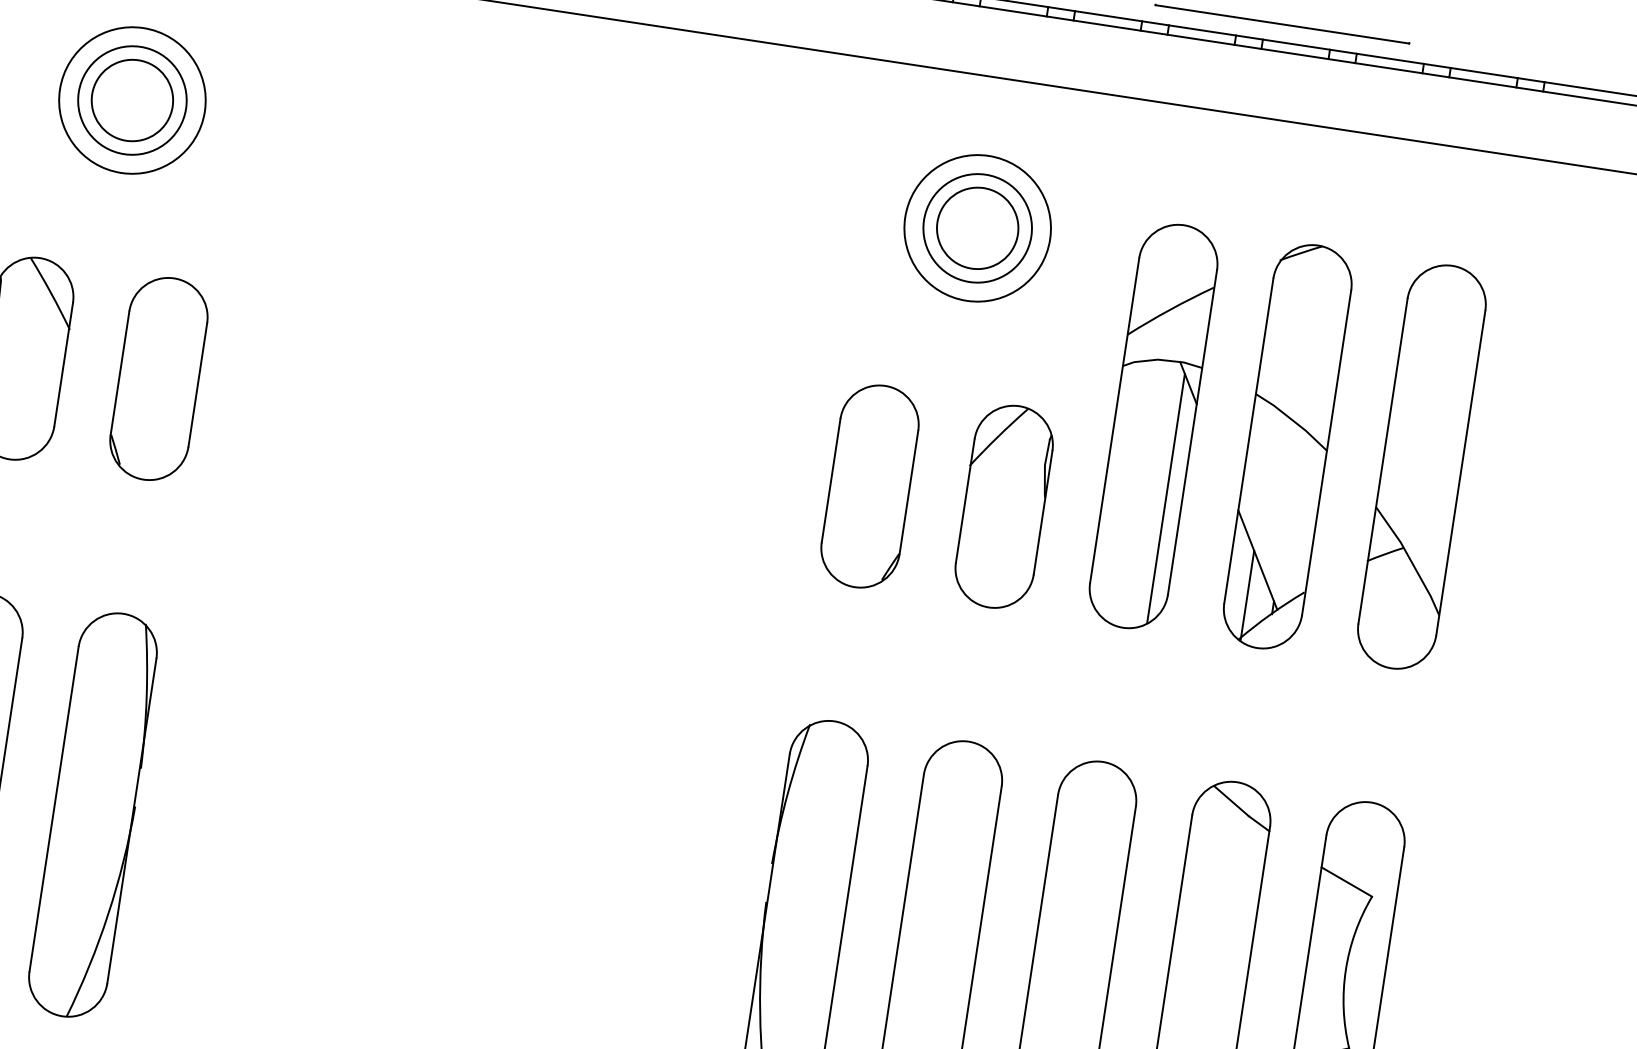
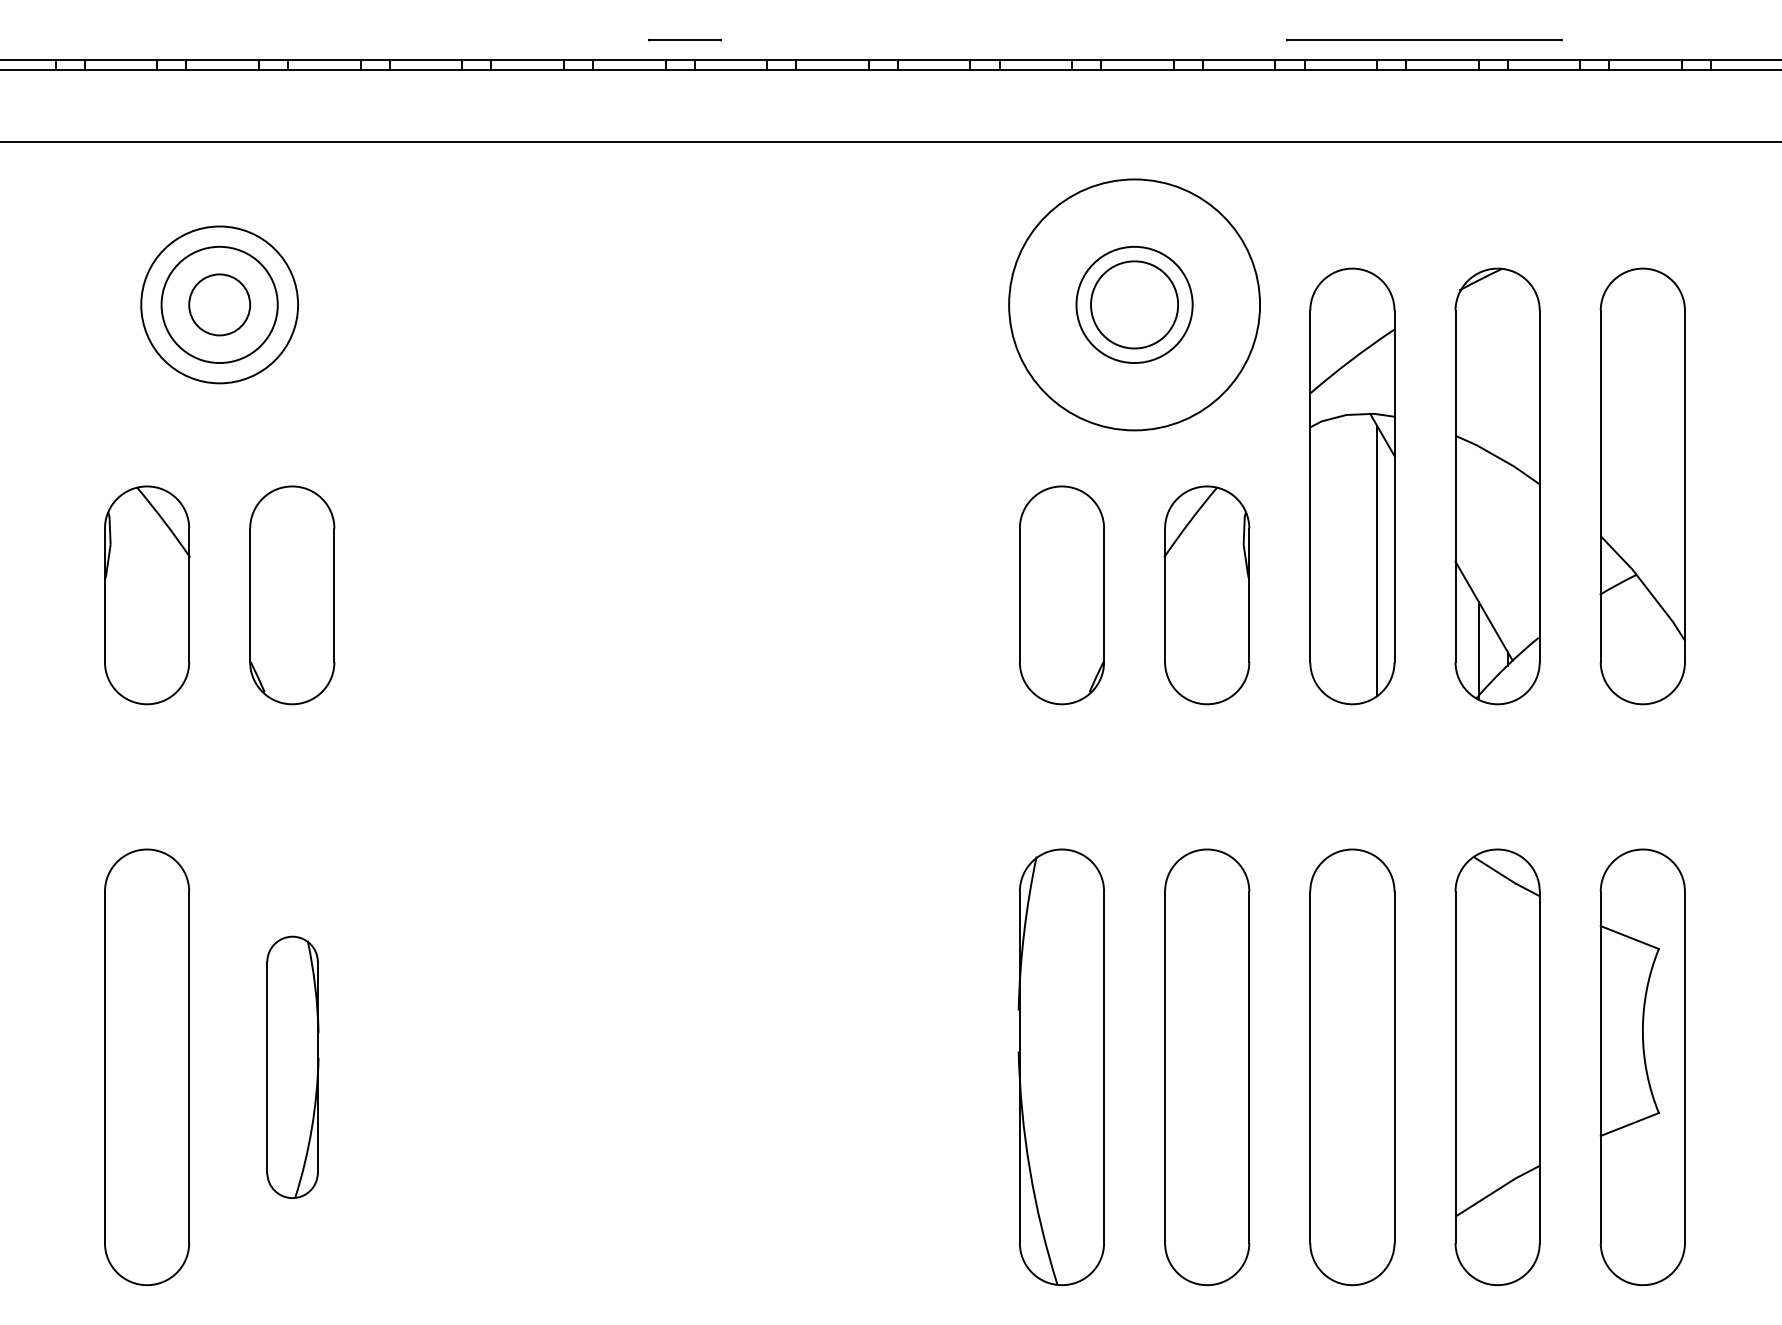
circle: (132, 100) -> (219, 304), size x0.7
circle: (977, 227) -> (1134, 304), size x1.6
part: (93, 815) -> (292, 1067), size x0.6

